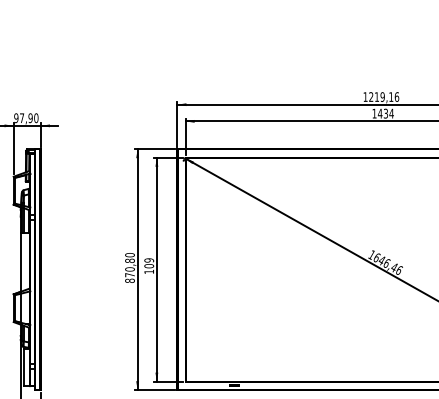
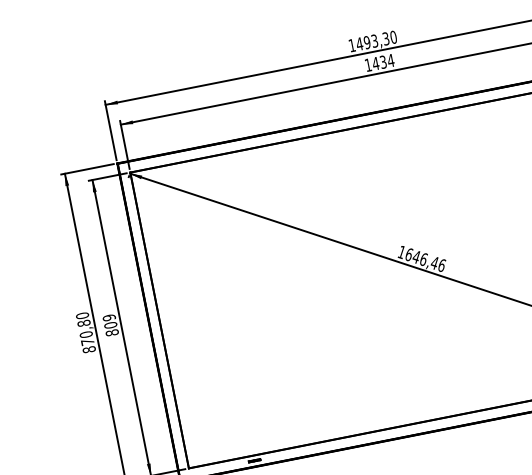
text: (384, 96) -> (377, 39), 1219,16 -> 1493,30
text: (149, 271) -> (112, 332), 109 -> 809

